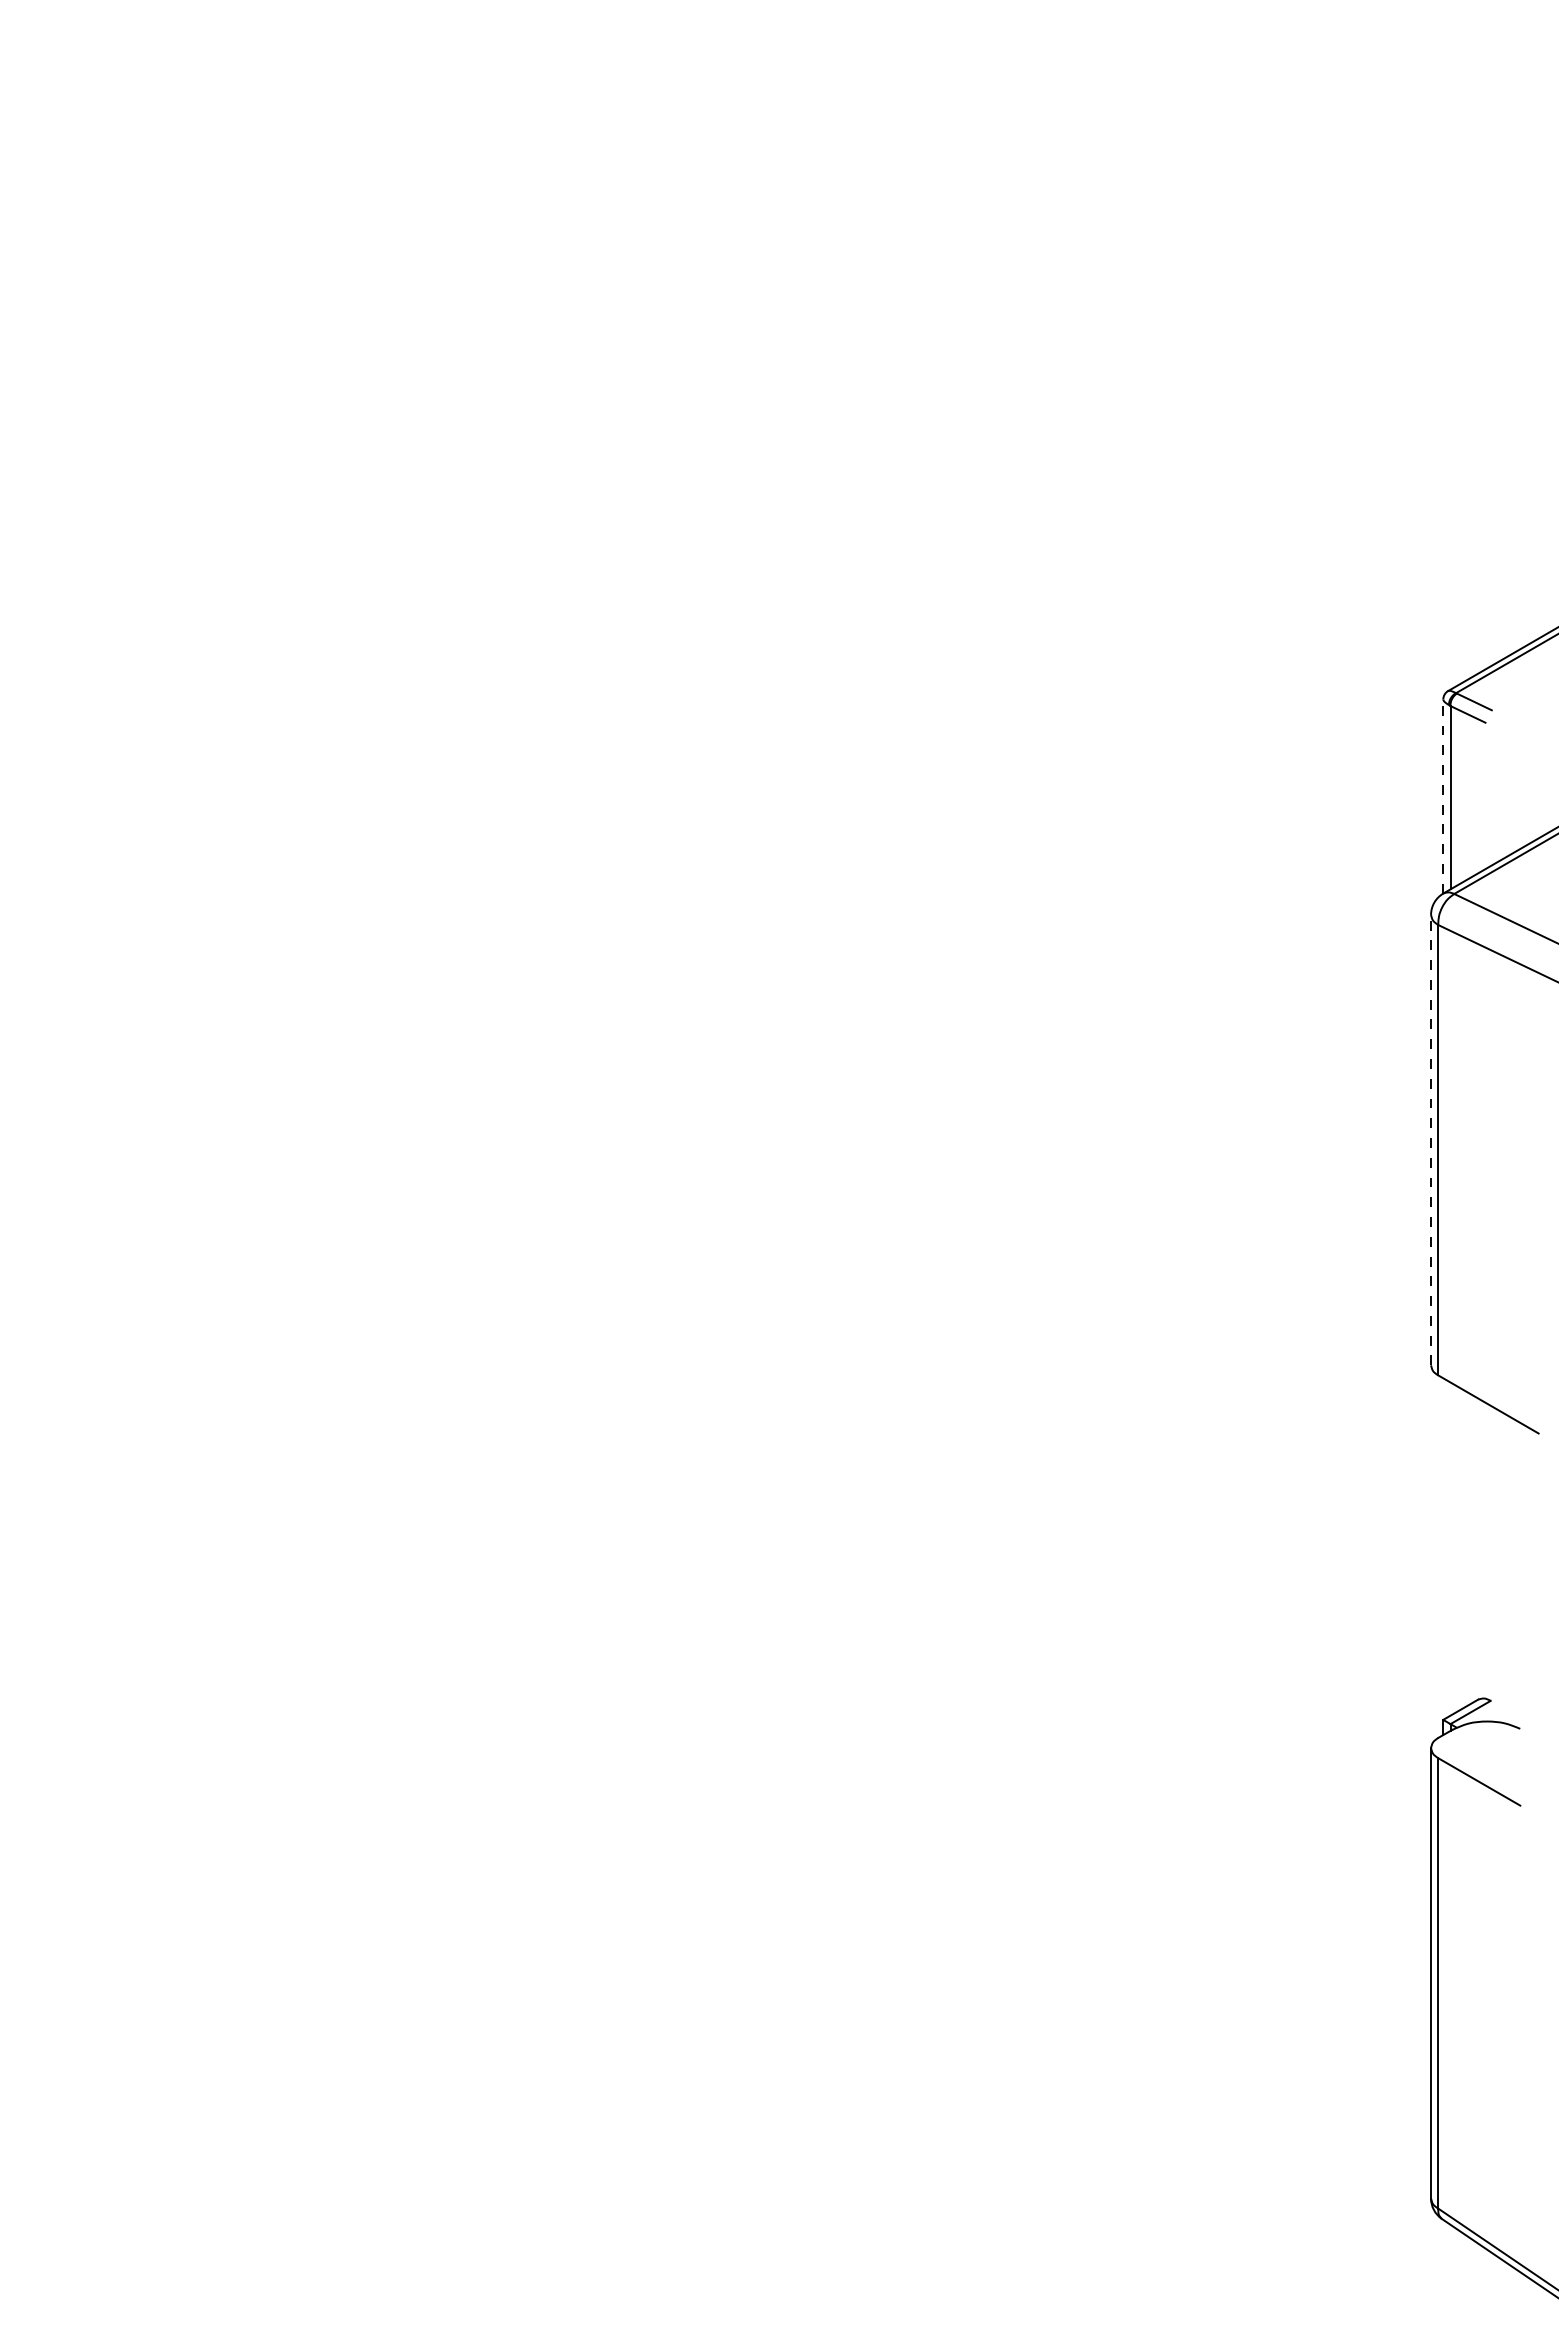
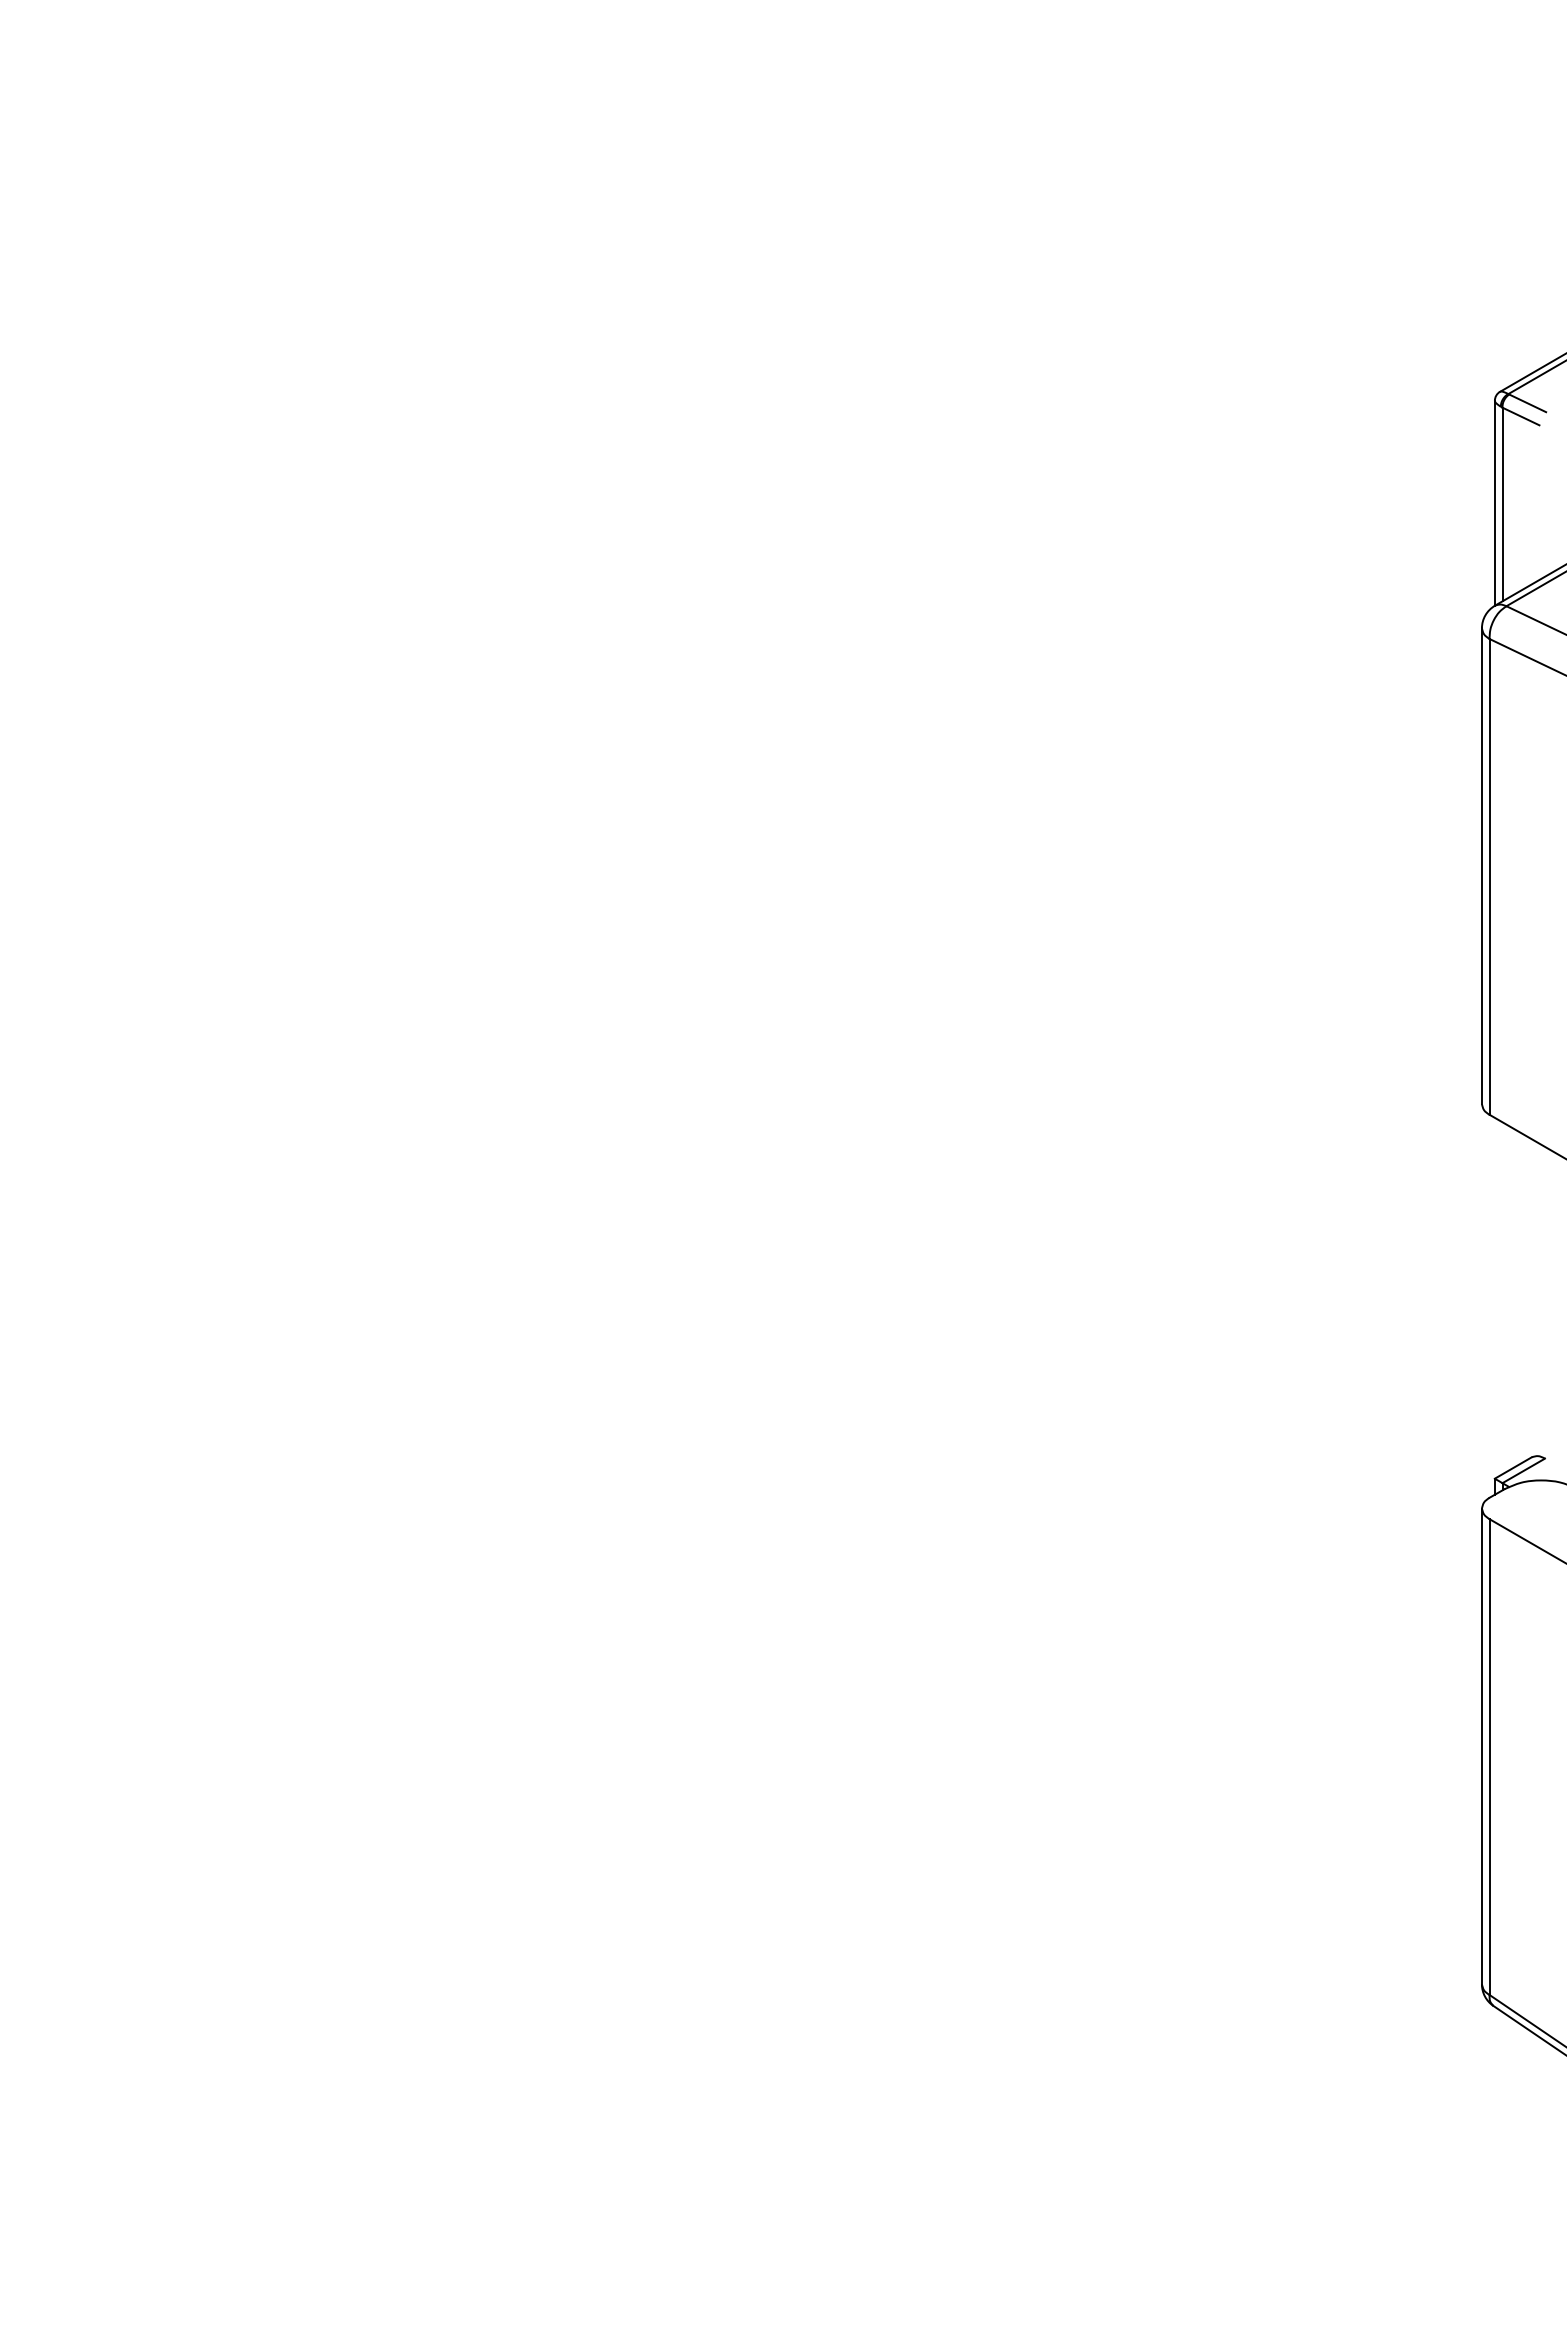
line: (1443, 796) -> (1495, 503), dashed -> solid
line: (1431, 1139) -> (1482, 865), dashed -> solid

